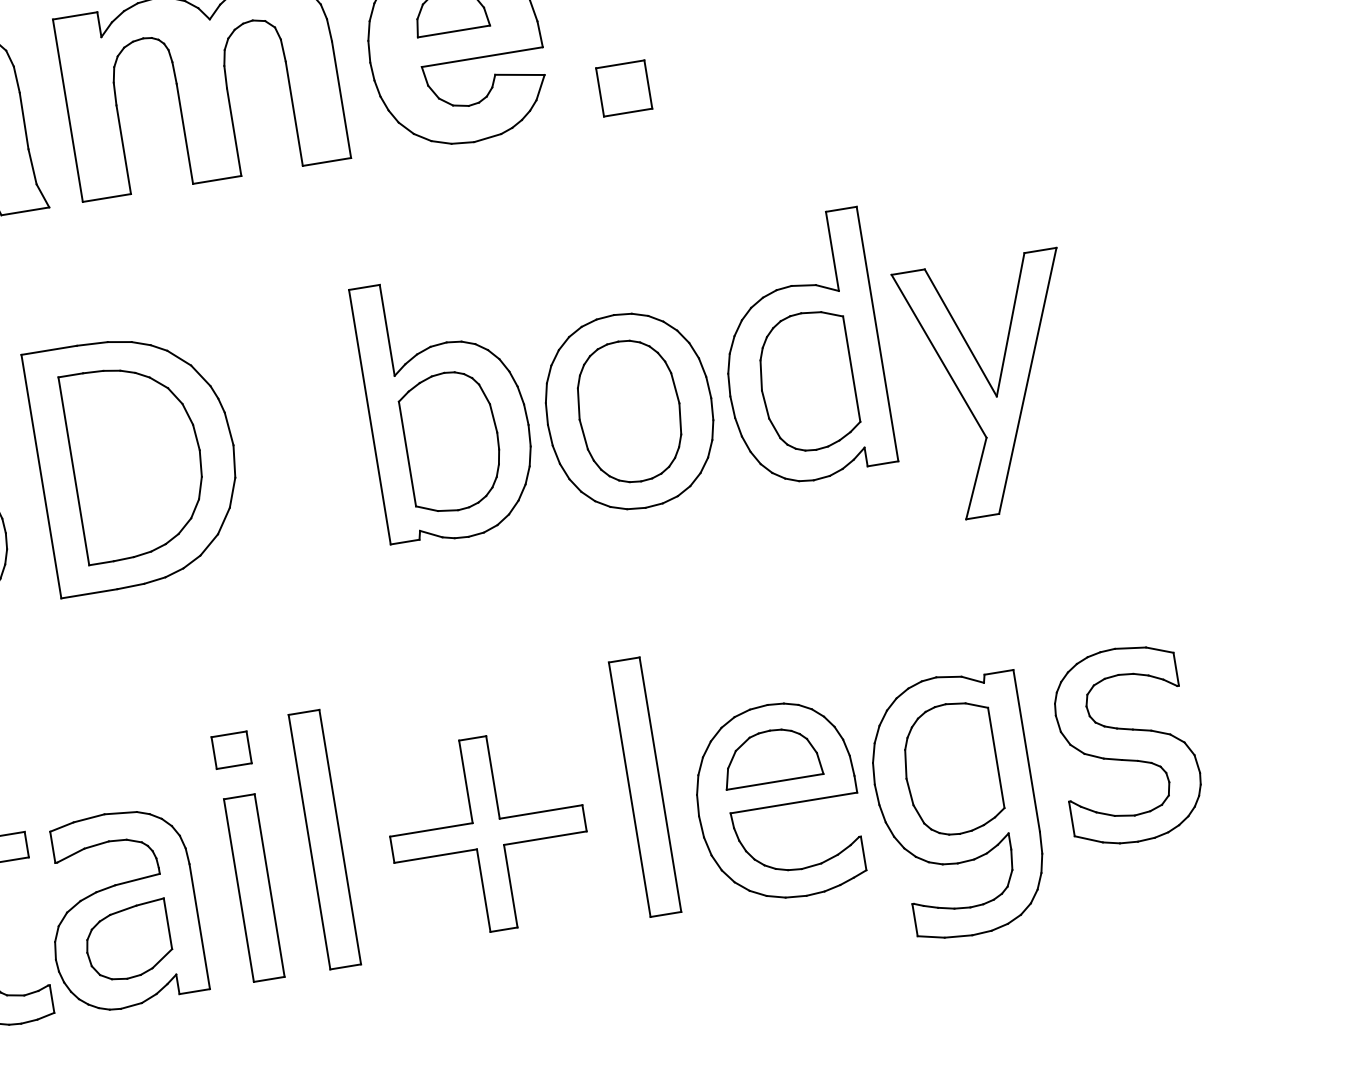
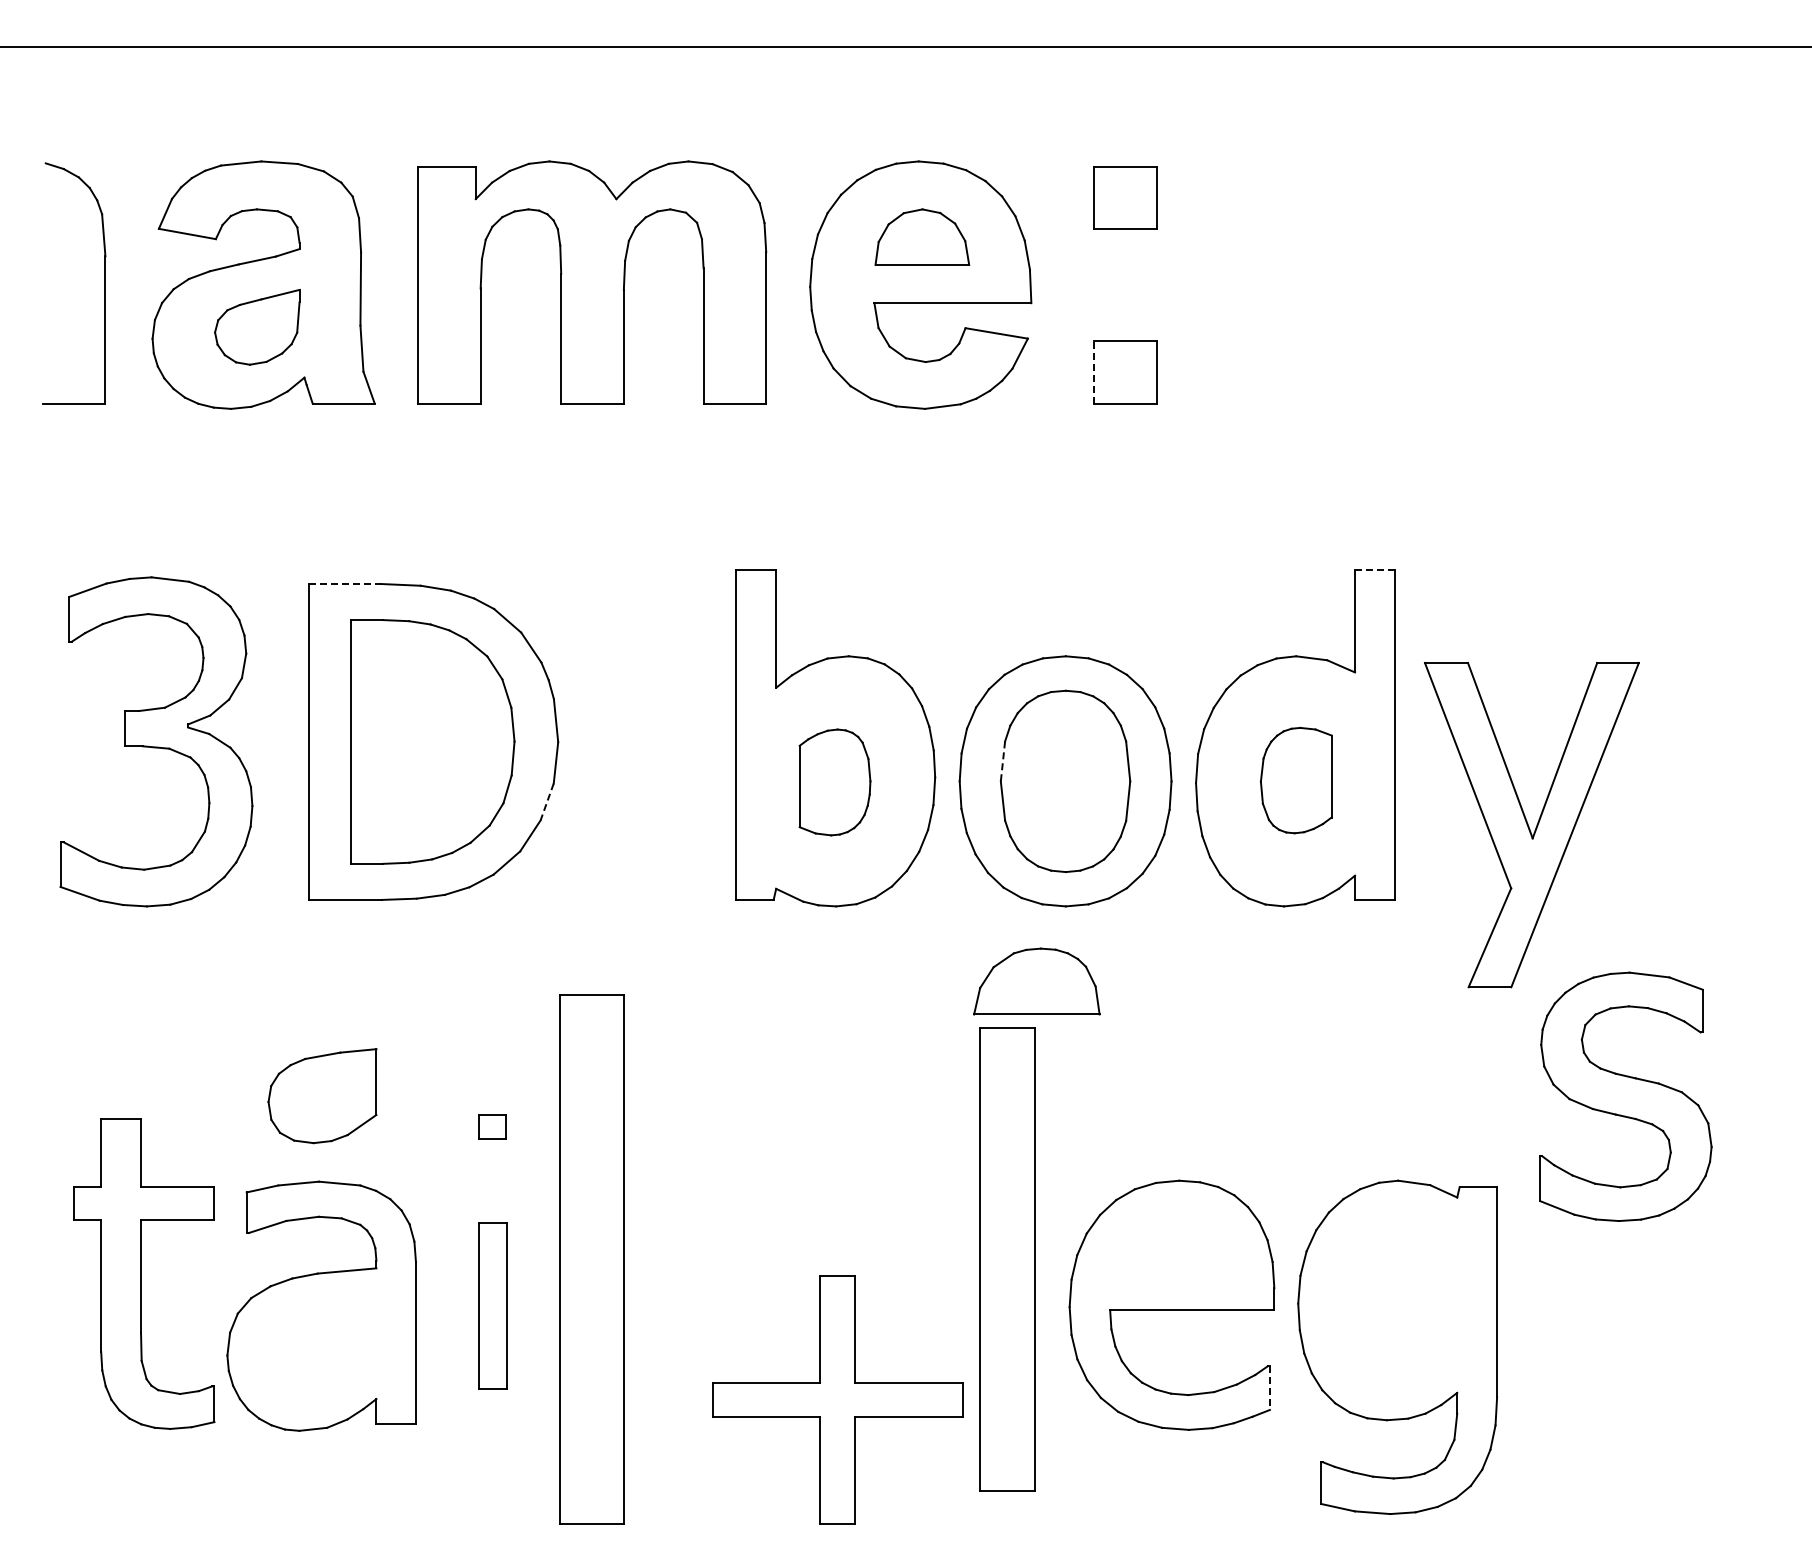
line: (600, 91) -> (1094, 371), solid -> dashed
line: (840, 209) -> (1374, 569), solid -> dashed
line: (49, 350) -> (345, 584), solid -> dashed
part: (807, 381) -> (1296, 780), size x0.6
line: (578, 404) -> (1002, 761), solid -> dashed
part: (451, 441) -> (834, 782), size x0.6
line: (232, 492) -> (547, 801), solid -> dashed
part: (1127, 744) -> (1625, 1096), moved
part: (231, 749) -> (492, 1126), size x0.6
part: (770, 756) -> (1036, 981), moved
part: (951, 768) -> (1398, 1299), removed
part: (645, 786) -> (1007, 1258), size x1.4
part: (488, 833) -> (837, 1399), moved
part: (324, 839) -> (591, 1258), size x1.6
line: (863, 853) -> (1269, 1388), solid -> dashed
part: (253, 887) -> (492, 1305), size x0.7
part: (128, 941) -> (322, 1096), moved

